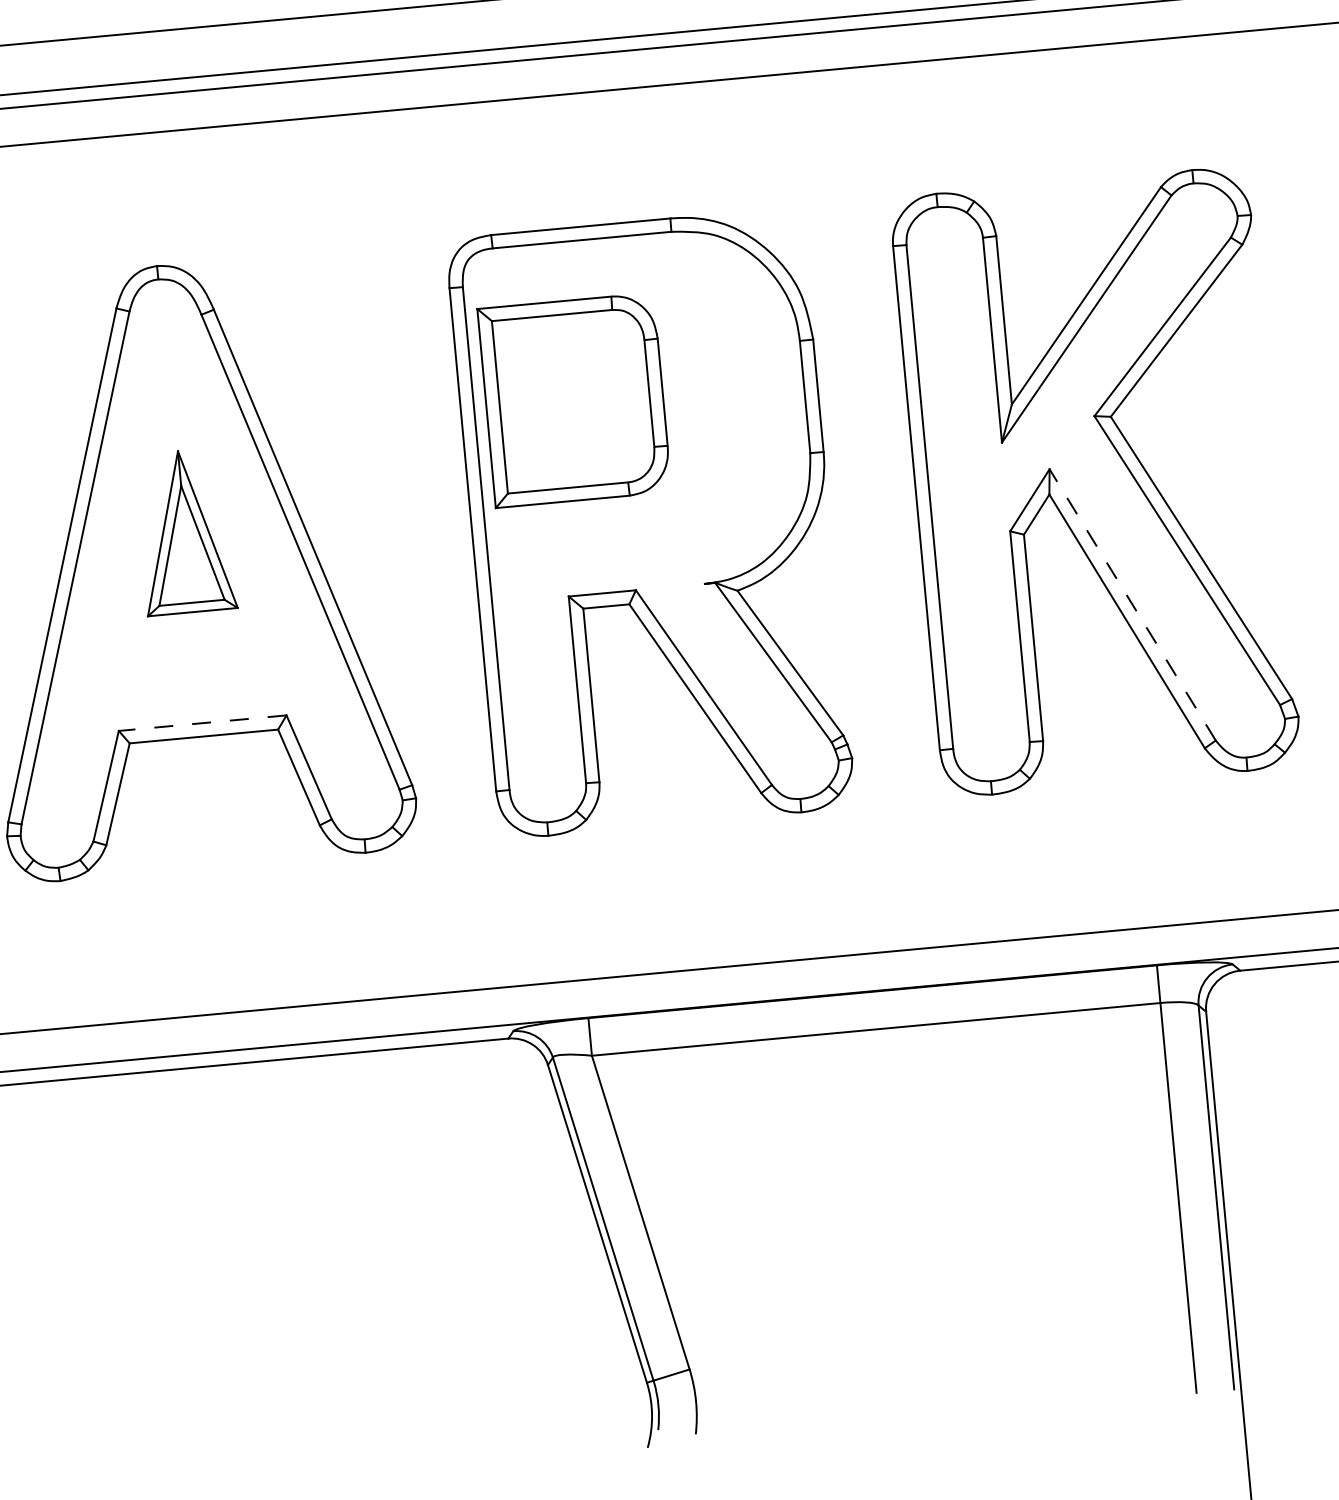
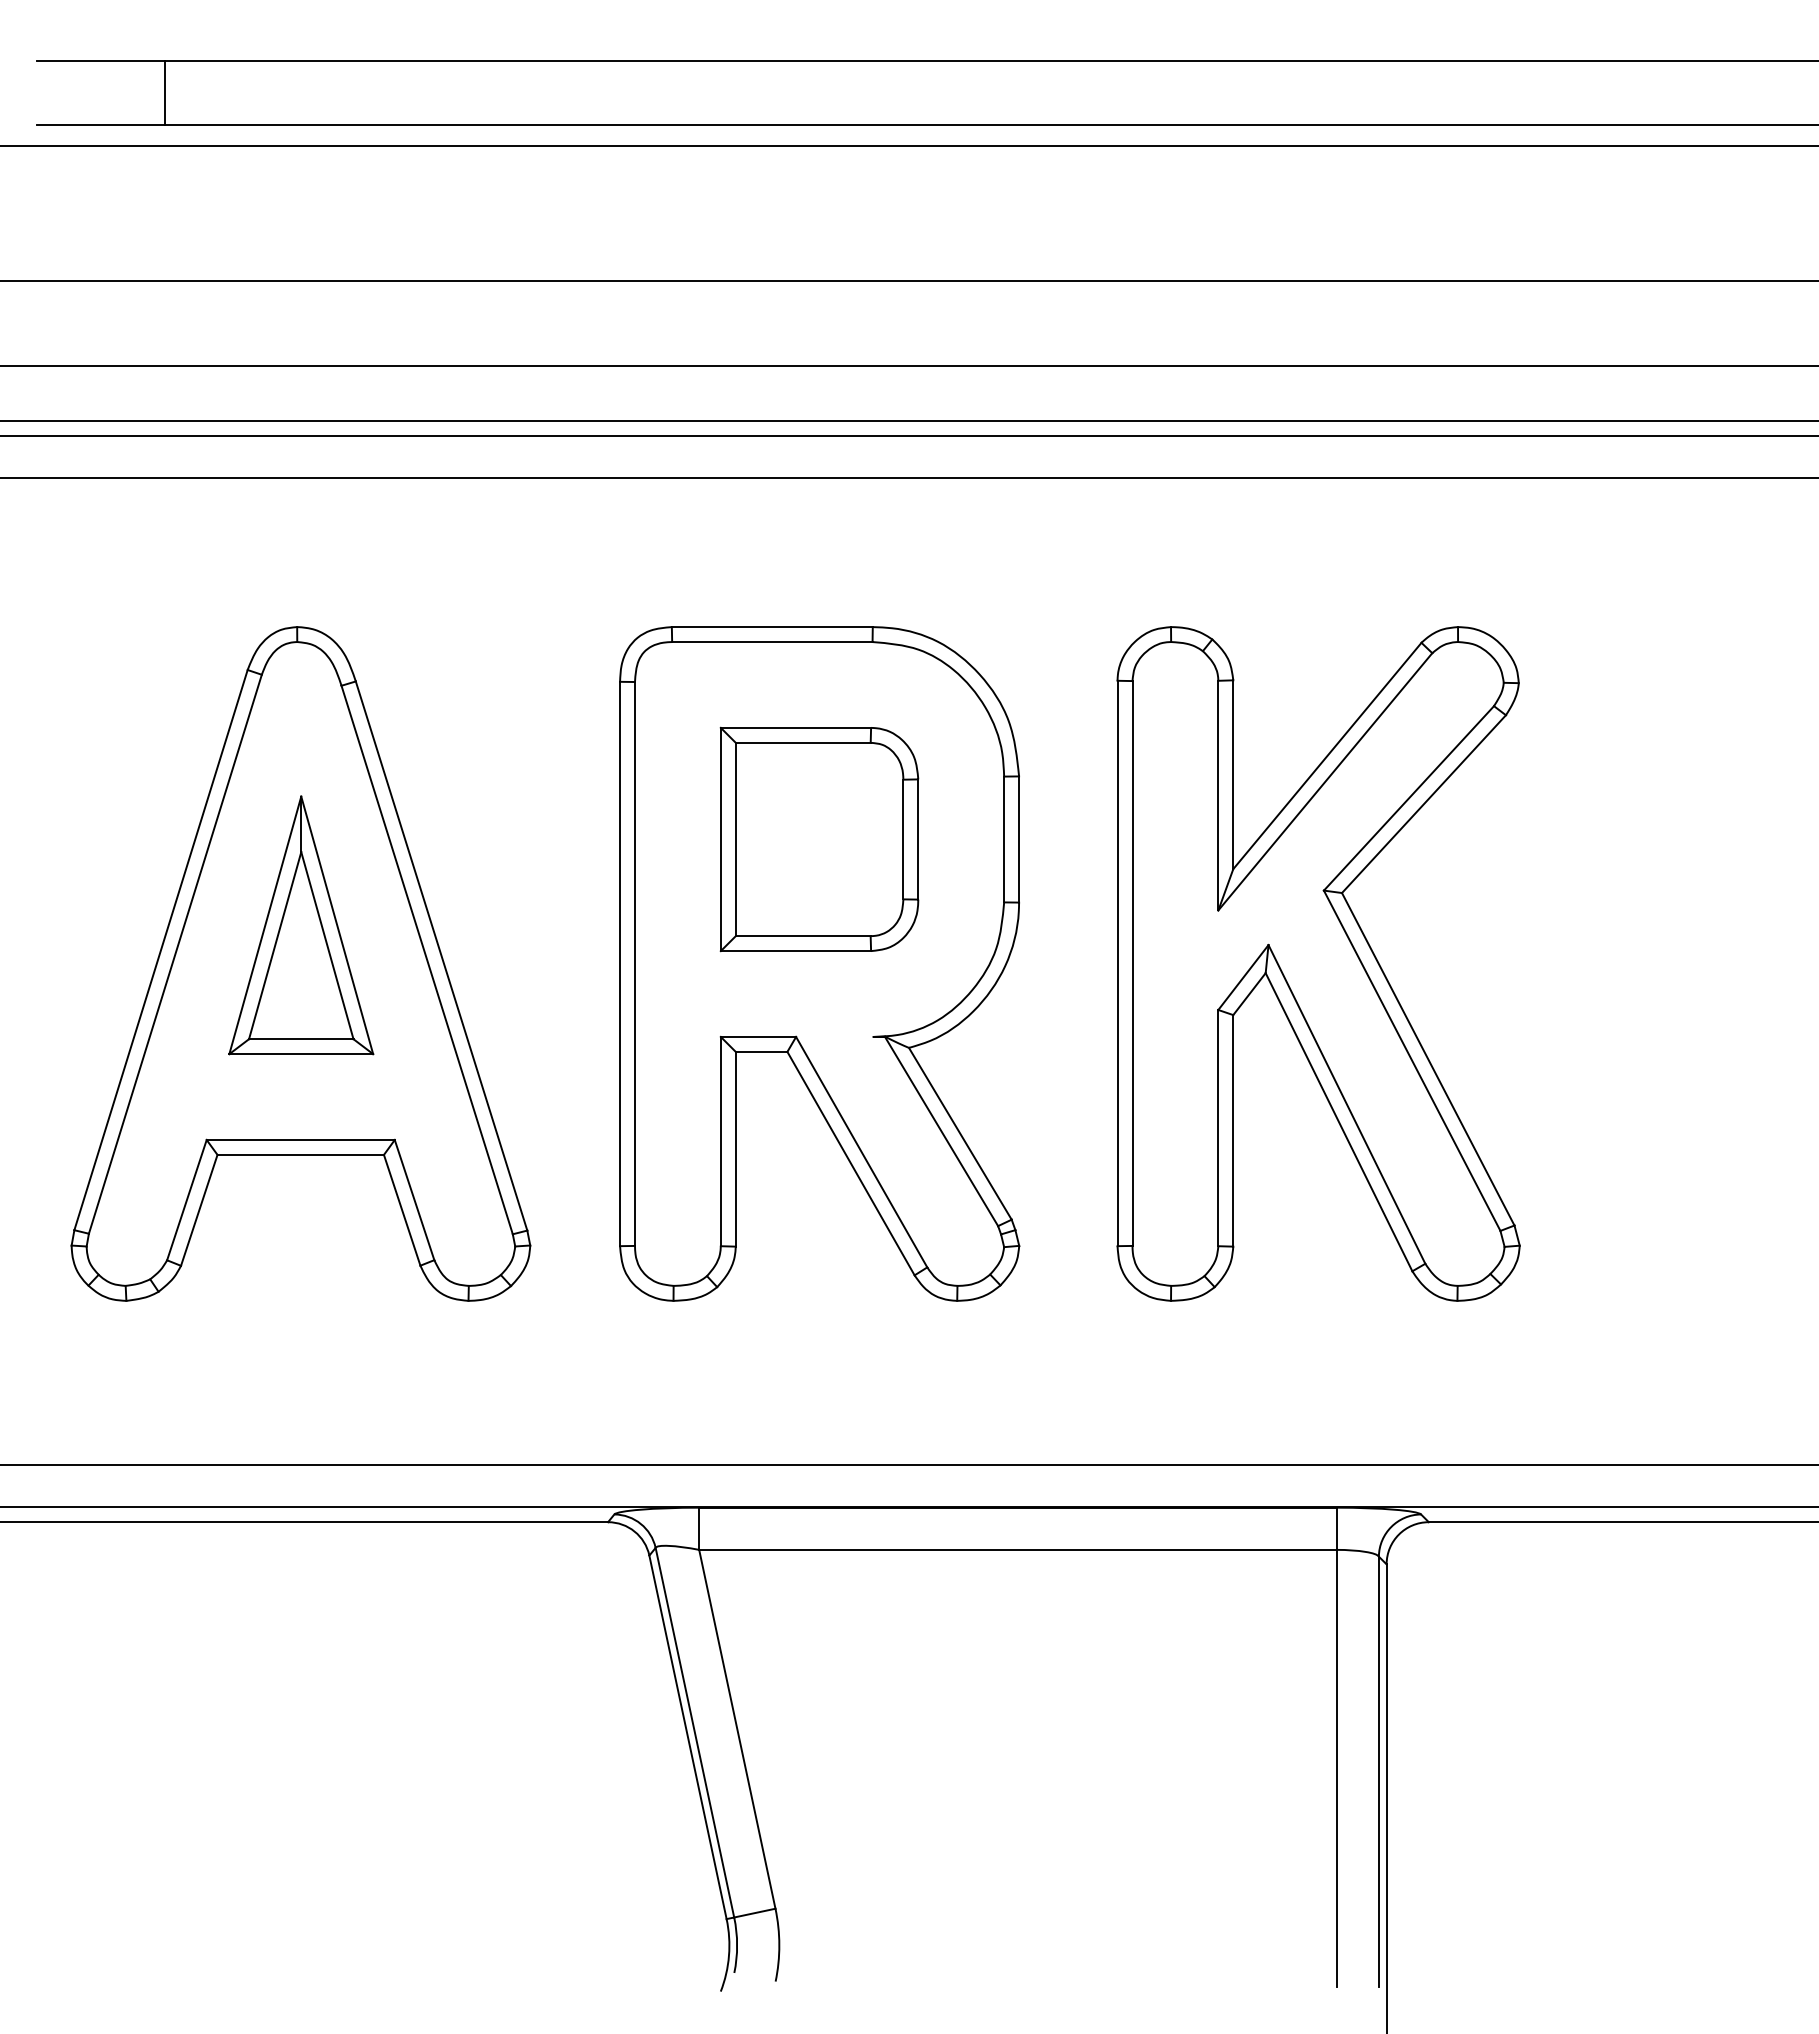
part: (574, 400) -> (819, 839), moved
part: (185, 531) -> (301, 925), size x1.43
line: (1132, 605) -> (1346, 1104), dashed -> solid
line: (202, 722) -> (300, 1139), dashed -> solid

